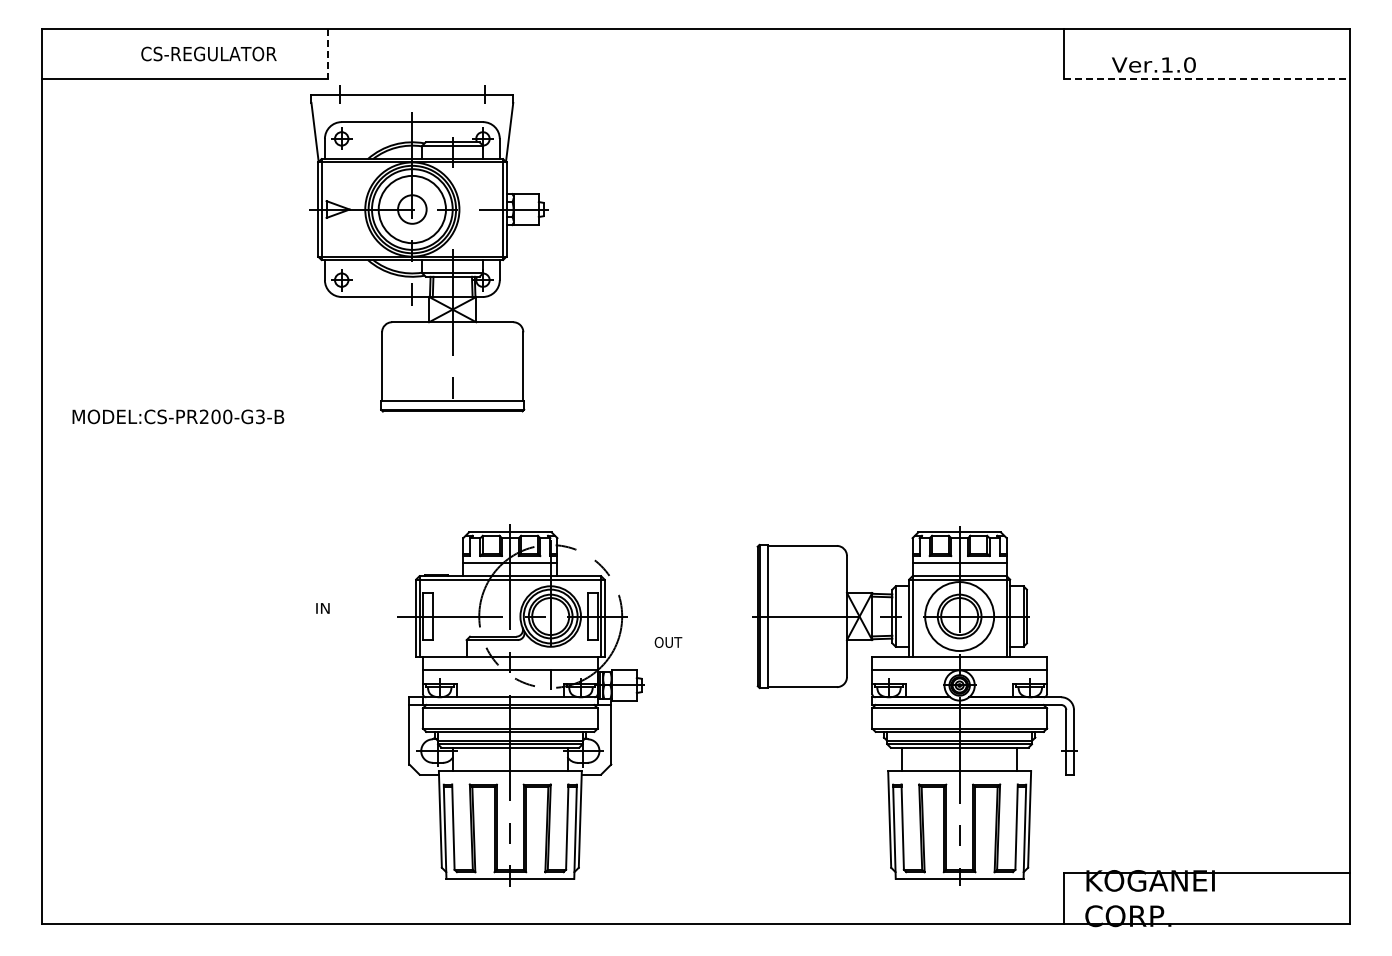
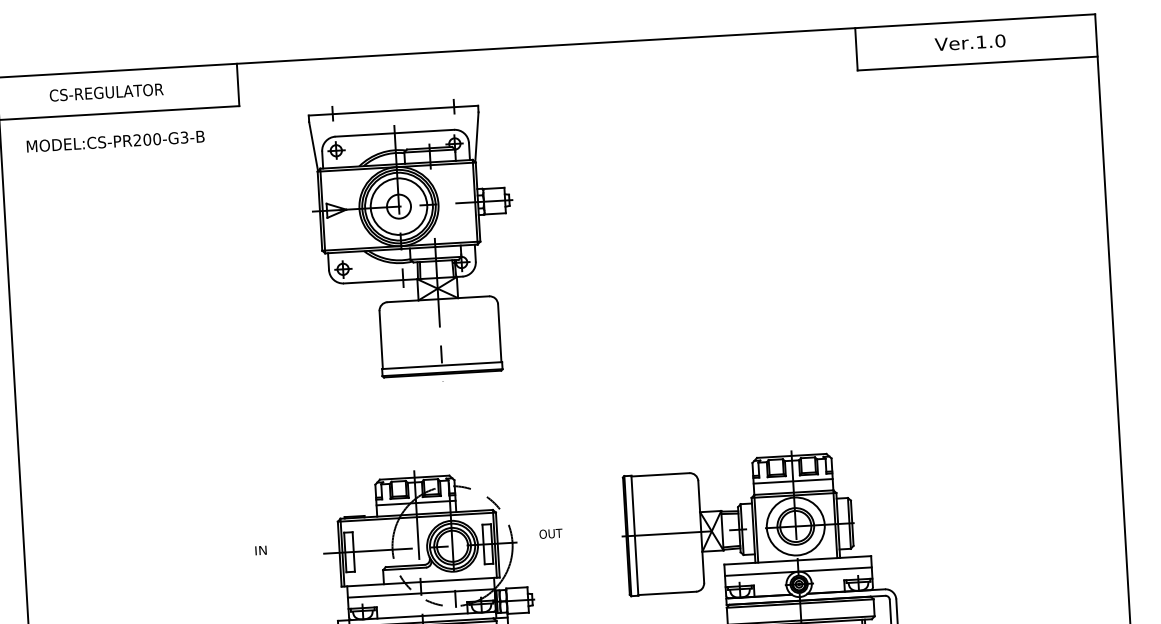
text: (208, 53) -> (106, 92), moved
line: (327, 54) -> (238, 85), dashed -> solid
text: (1153, 64) -> (969, 42), moved
line: (1207, 79) -> (977, 63), dashed -> solid
part: (428, 248) -> (414, 238), moved
text: (178, 416) -> (115, 141), moved
text: (668, 642) -> (551, 533), moved

